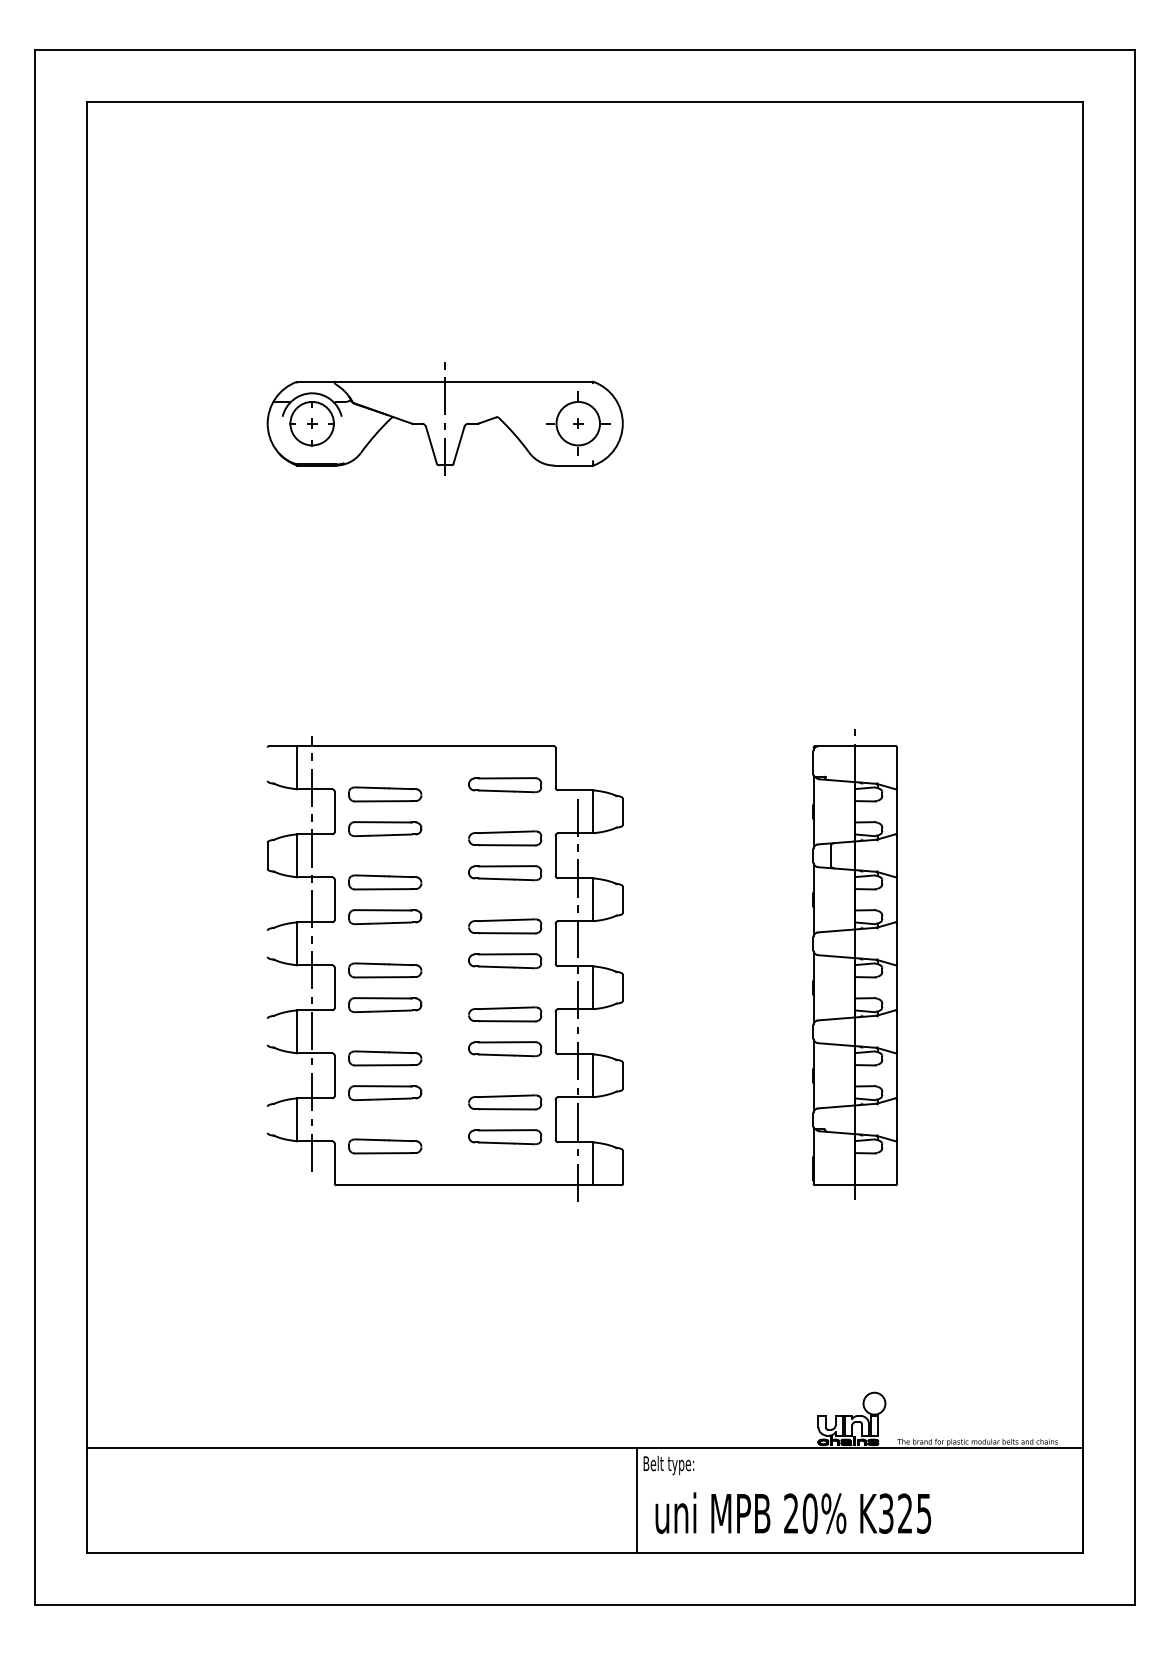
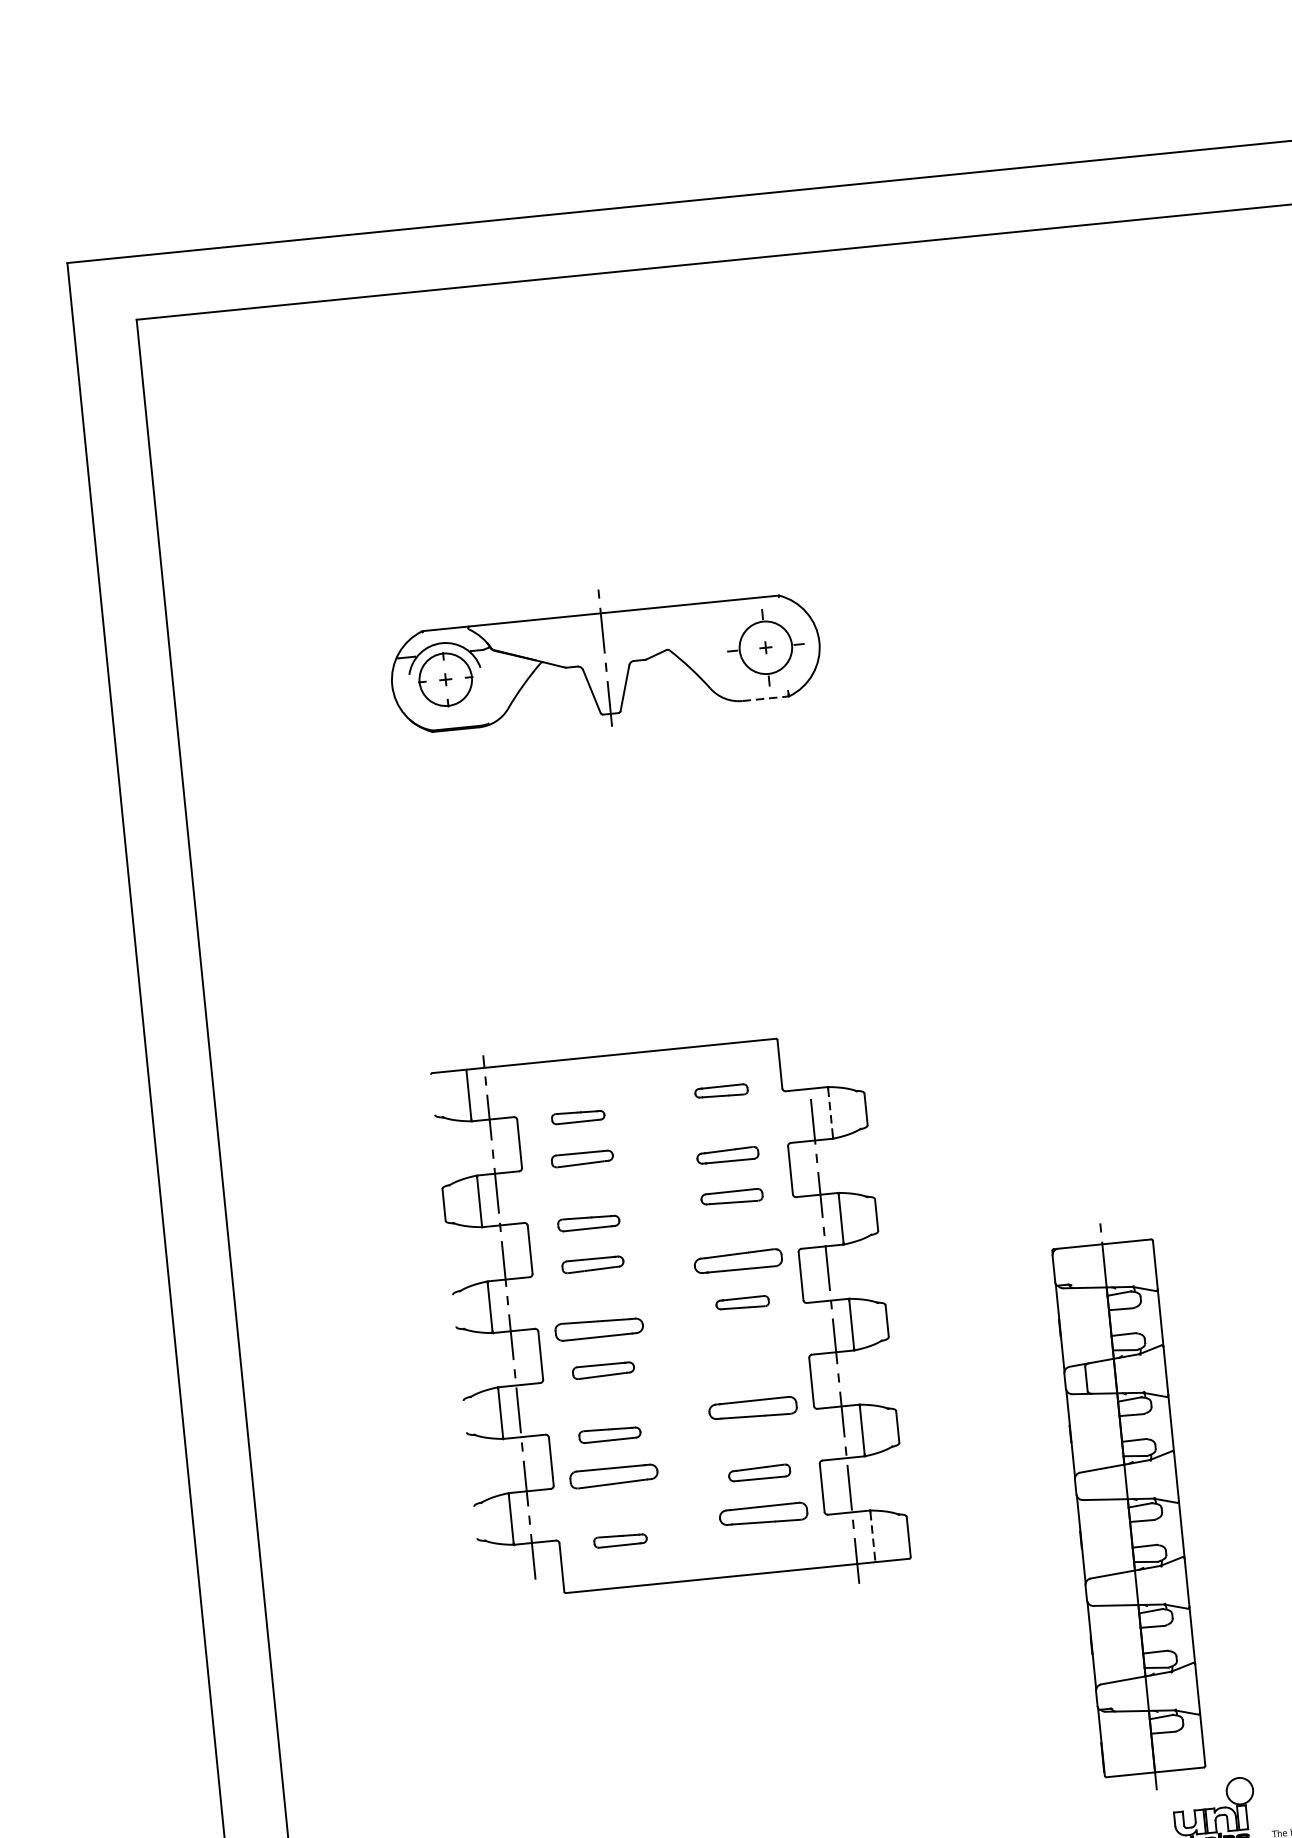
line: (574, 465) -> (766, 698), solid -> dashed
part: (505, 785) -> (721, 1091), size x0.6
part: (385, 794) -> (578, 1117), size x0.6
line: (593, 812) -> (830, 1113), solid -> dashed
part: (385, 829) -> (582, 1159), size x0.7
part: (505, 838) -> (728, 1155), size x0.7
part: (505, 873) -> (732, 1197), size x0.7
part: (385, 882) -> (589, 1222), size x0.7
part: (385, 917) -> (593, 1265), size x0.7
part: (505, 961) -> (742, 1303), size x0.6
part: (854, 964) -> (1127, 1506), moved
part: (385, 1005) -> (603, 1370), size x0.7
part: (505, 1014) -> (749, 1367), removed
part: (385, 1058) -> (610, 1434), size x0.7
part: (505, 1102) -> (759, 1473), size x0.7
part: (385, 1146) -> (620, 1540), size x0.6
line: (593, 1164) -> (873, 1537), solid -> dashed

